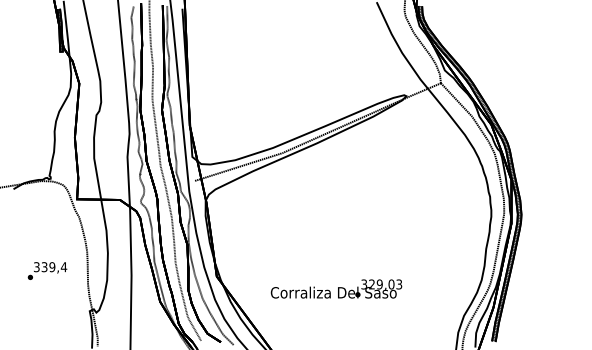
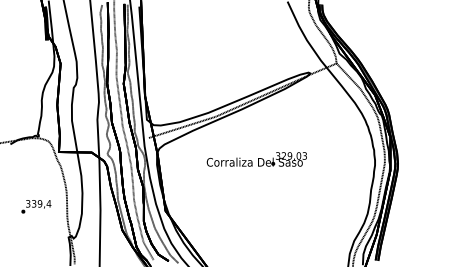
text: (336, 288) -> (256, 159), moved

